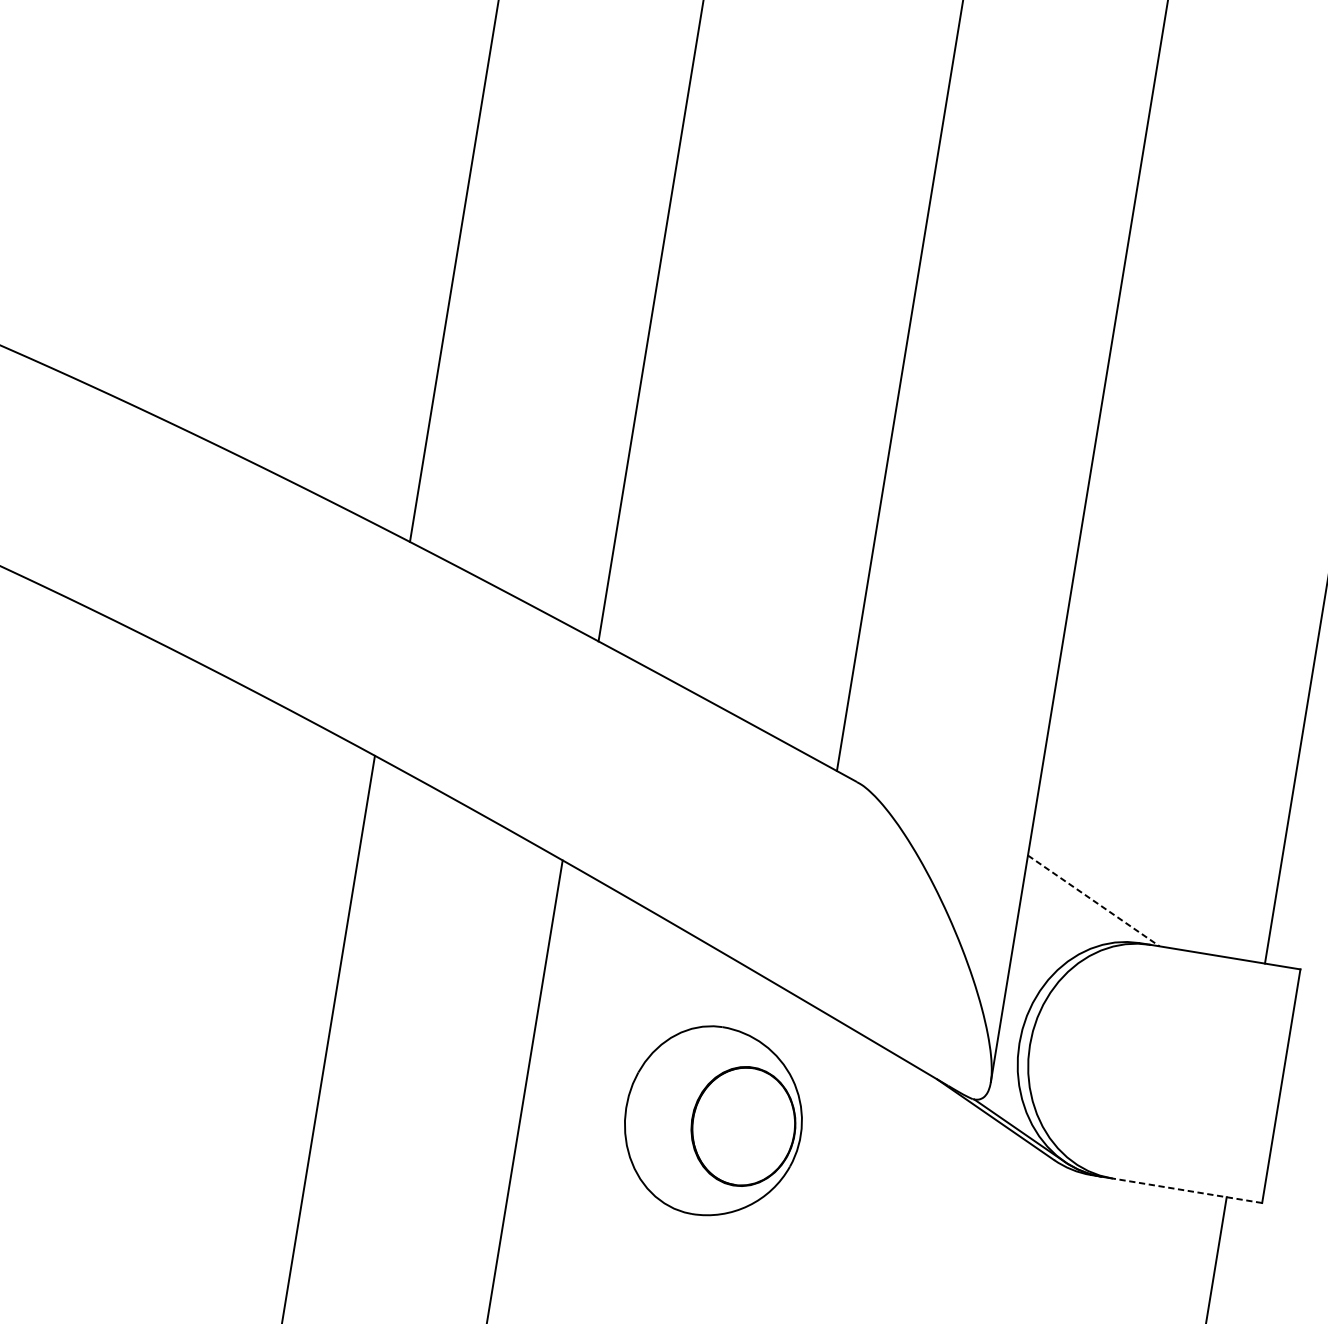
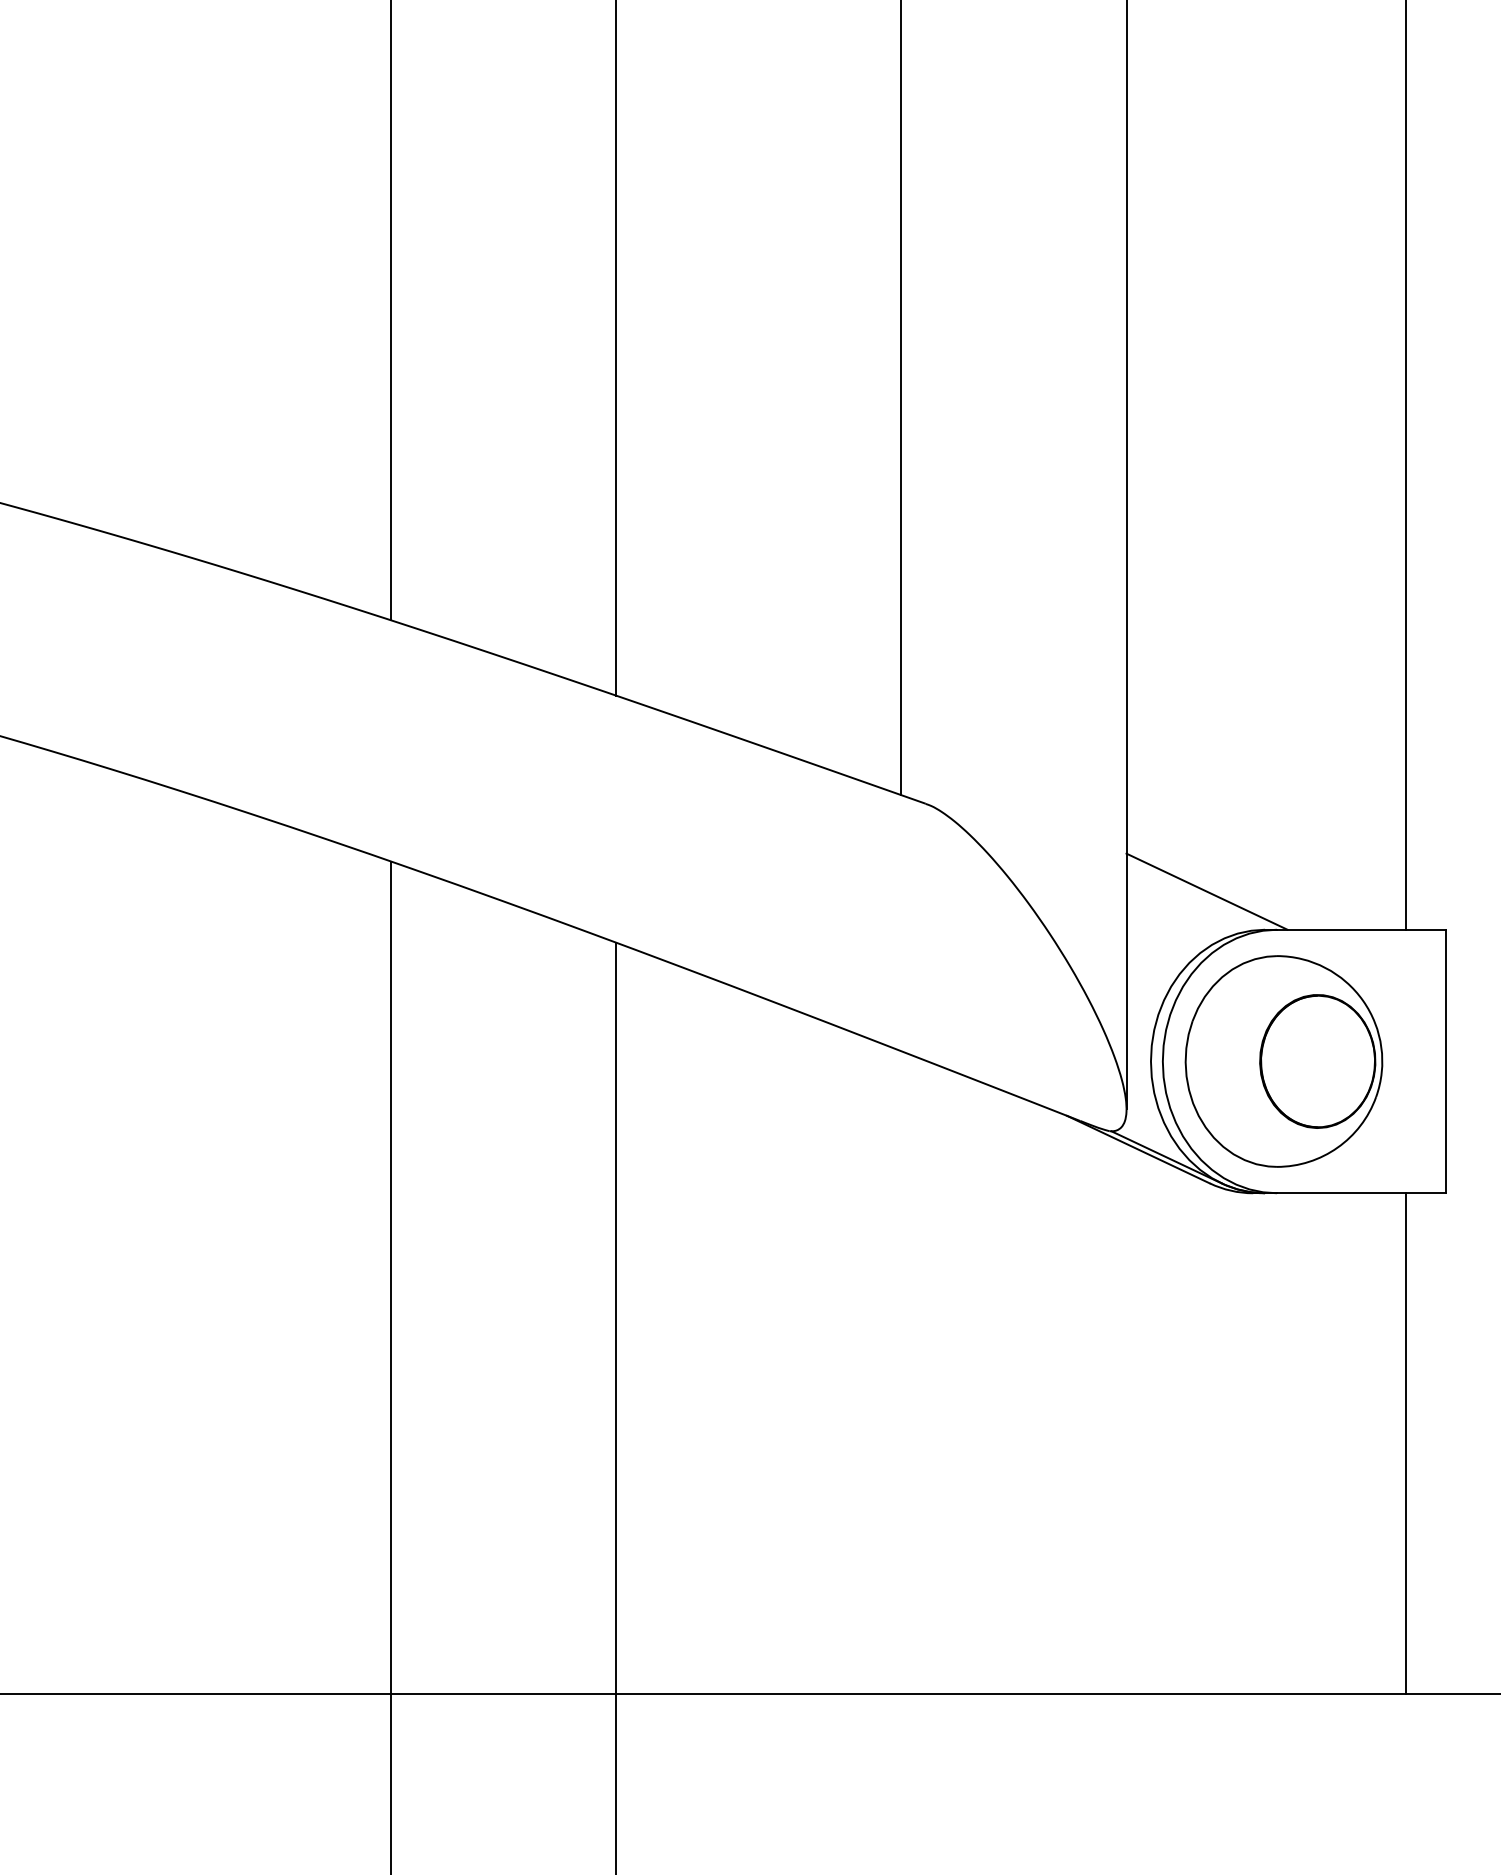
line: (1094, 900) -> (1207, 891), dashed -> solid
part: (713, 1121) -> (1283, 1061), moved
line: (1186, 1190) -> (1361, 1193), dashed -> solid

